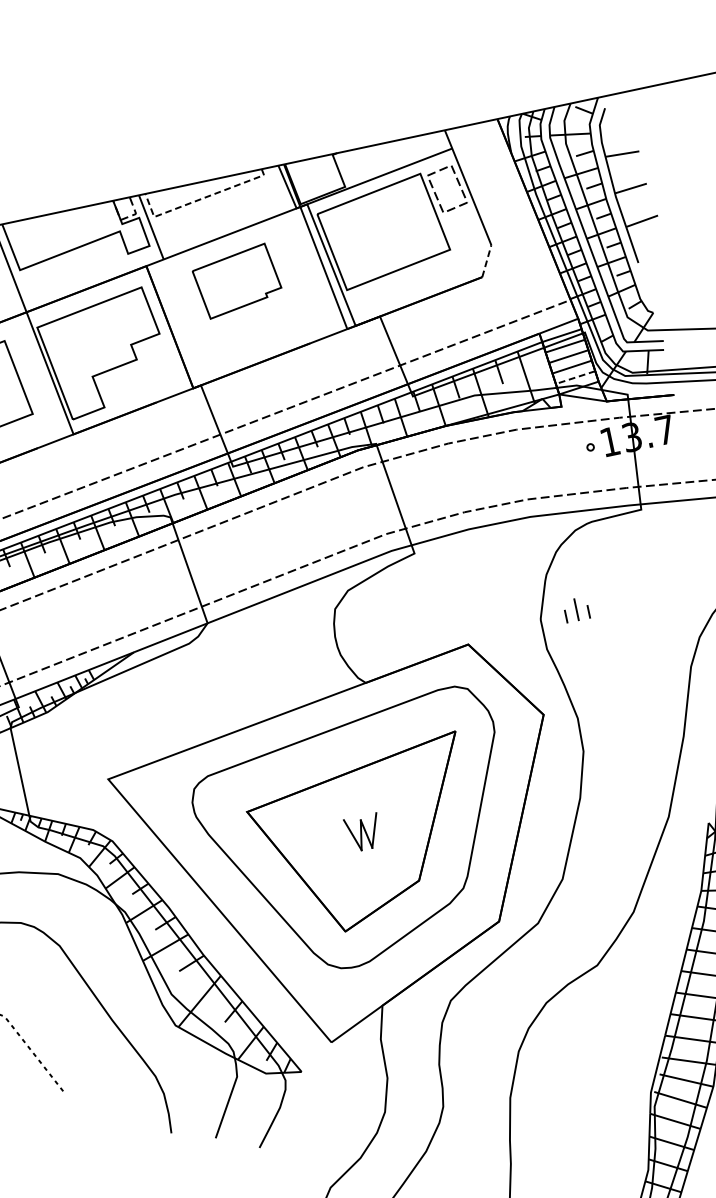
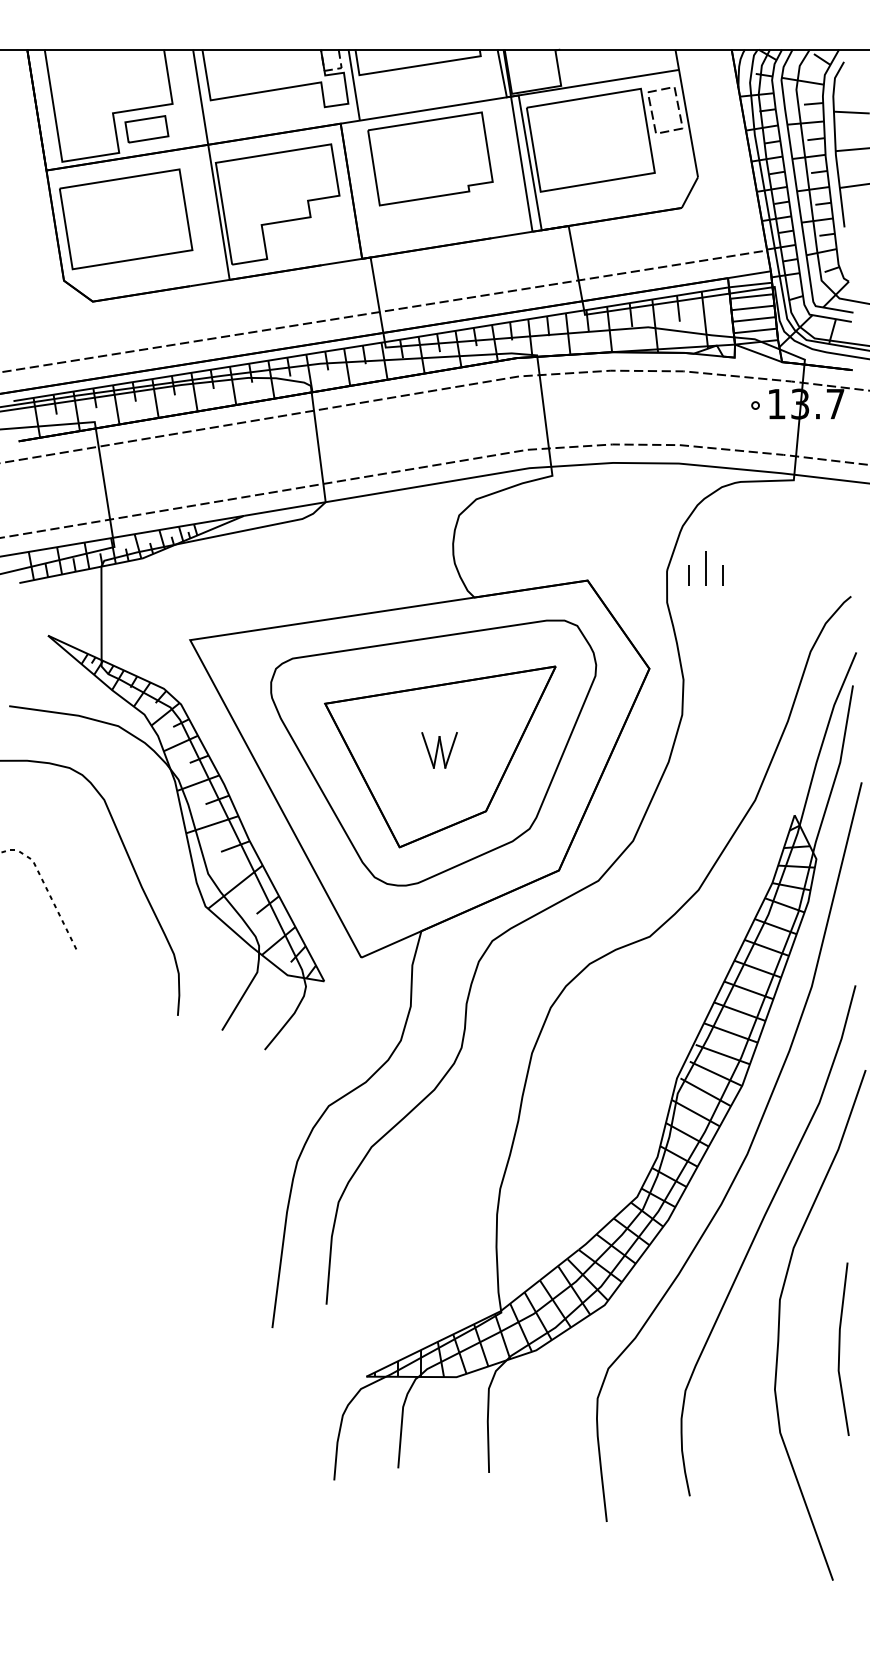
line: (200, 199) -> (410, 67), dashed -> solid
line: (487, 260) -> (690, 192), dashed -> solid
part: (237, 280) -> (430, 158), size x1.43
line: (575, 377) -> (755, 330), dashed -> solid
part: (576, 609) -> (705, 568), size x1.43

